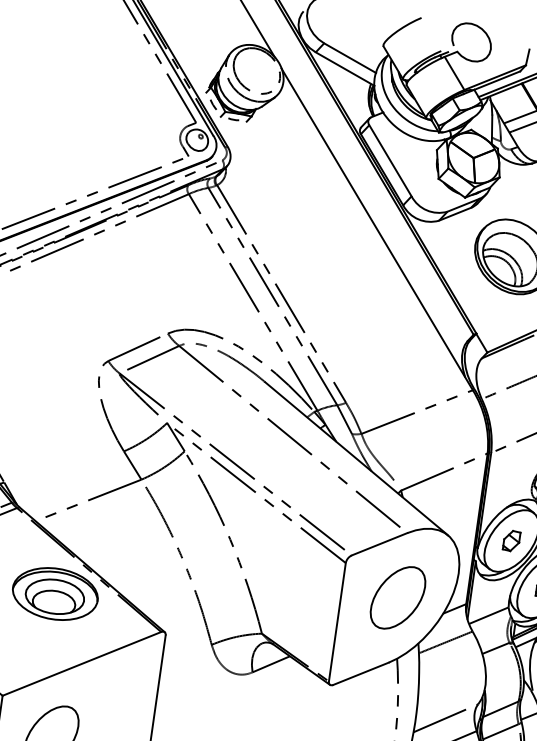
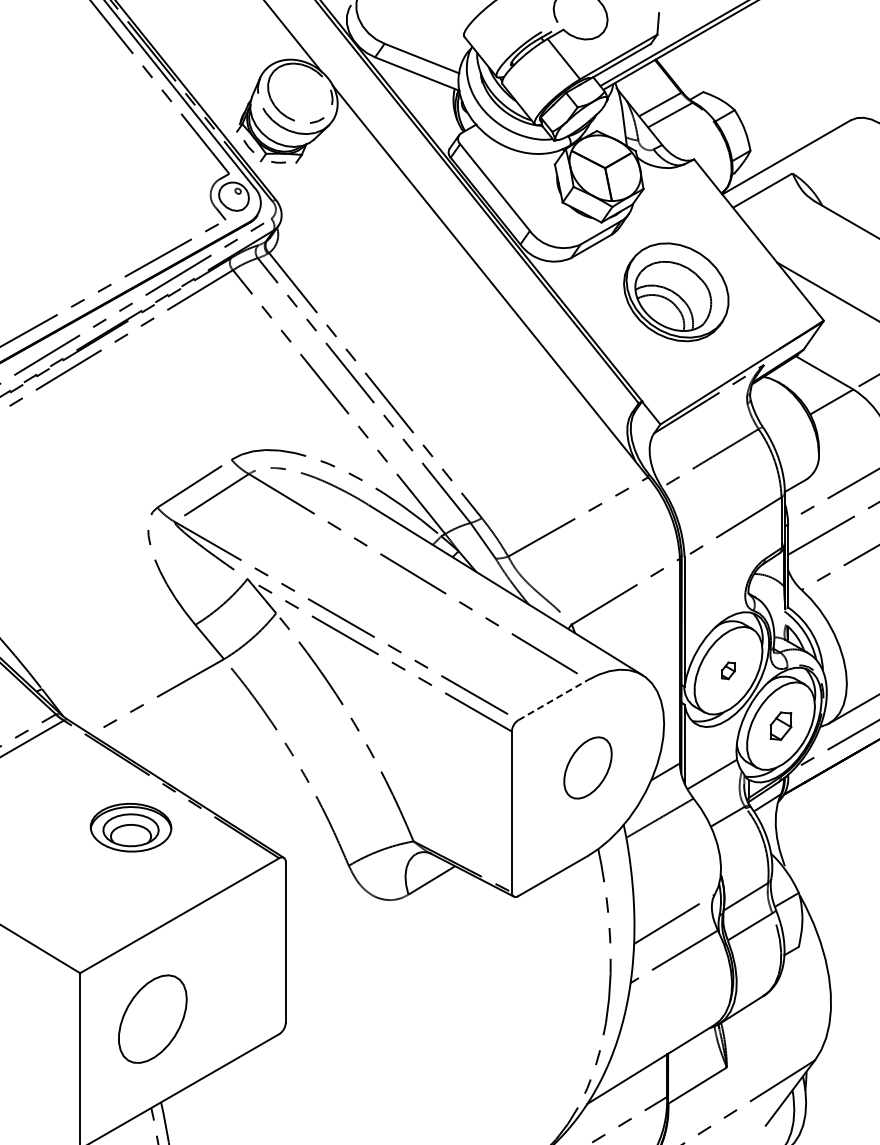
part: (511, 540) -> (728, 670), size x0.6
line: (379, 543) -> (553, 699), solid -> dashed
part: (54, 593) -> (130, 827), size x0.7
part: (397, 597) -> (587, 767), size x0.7

